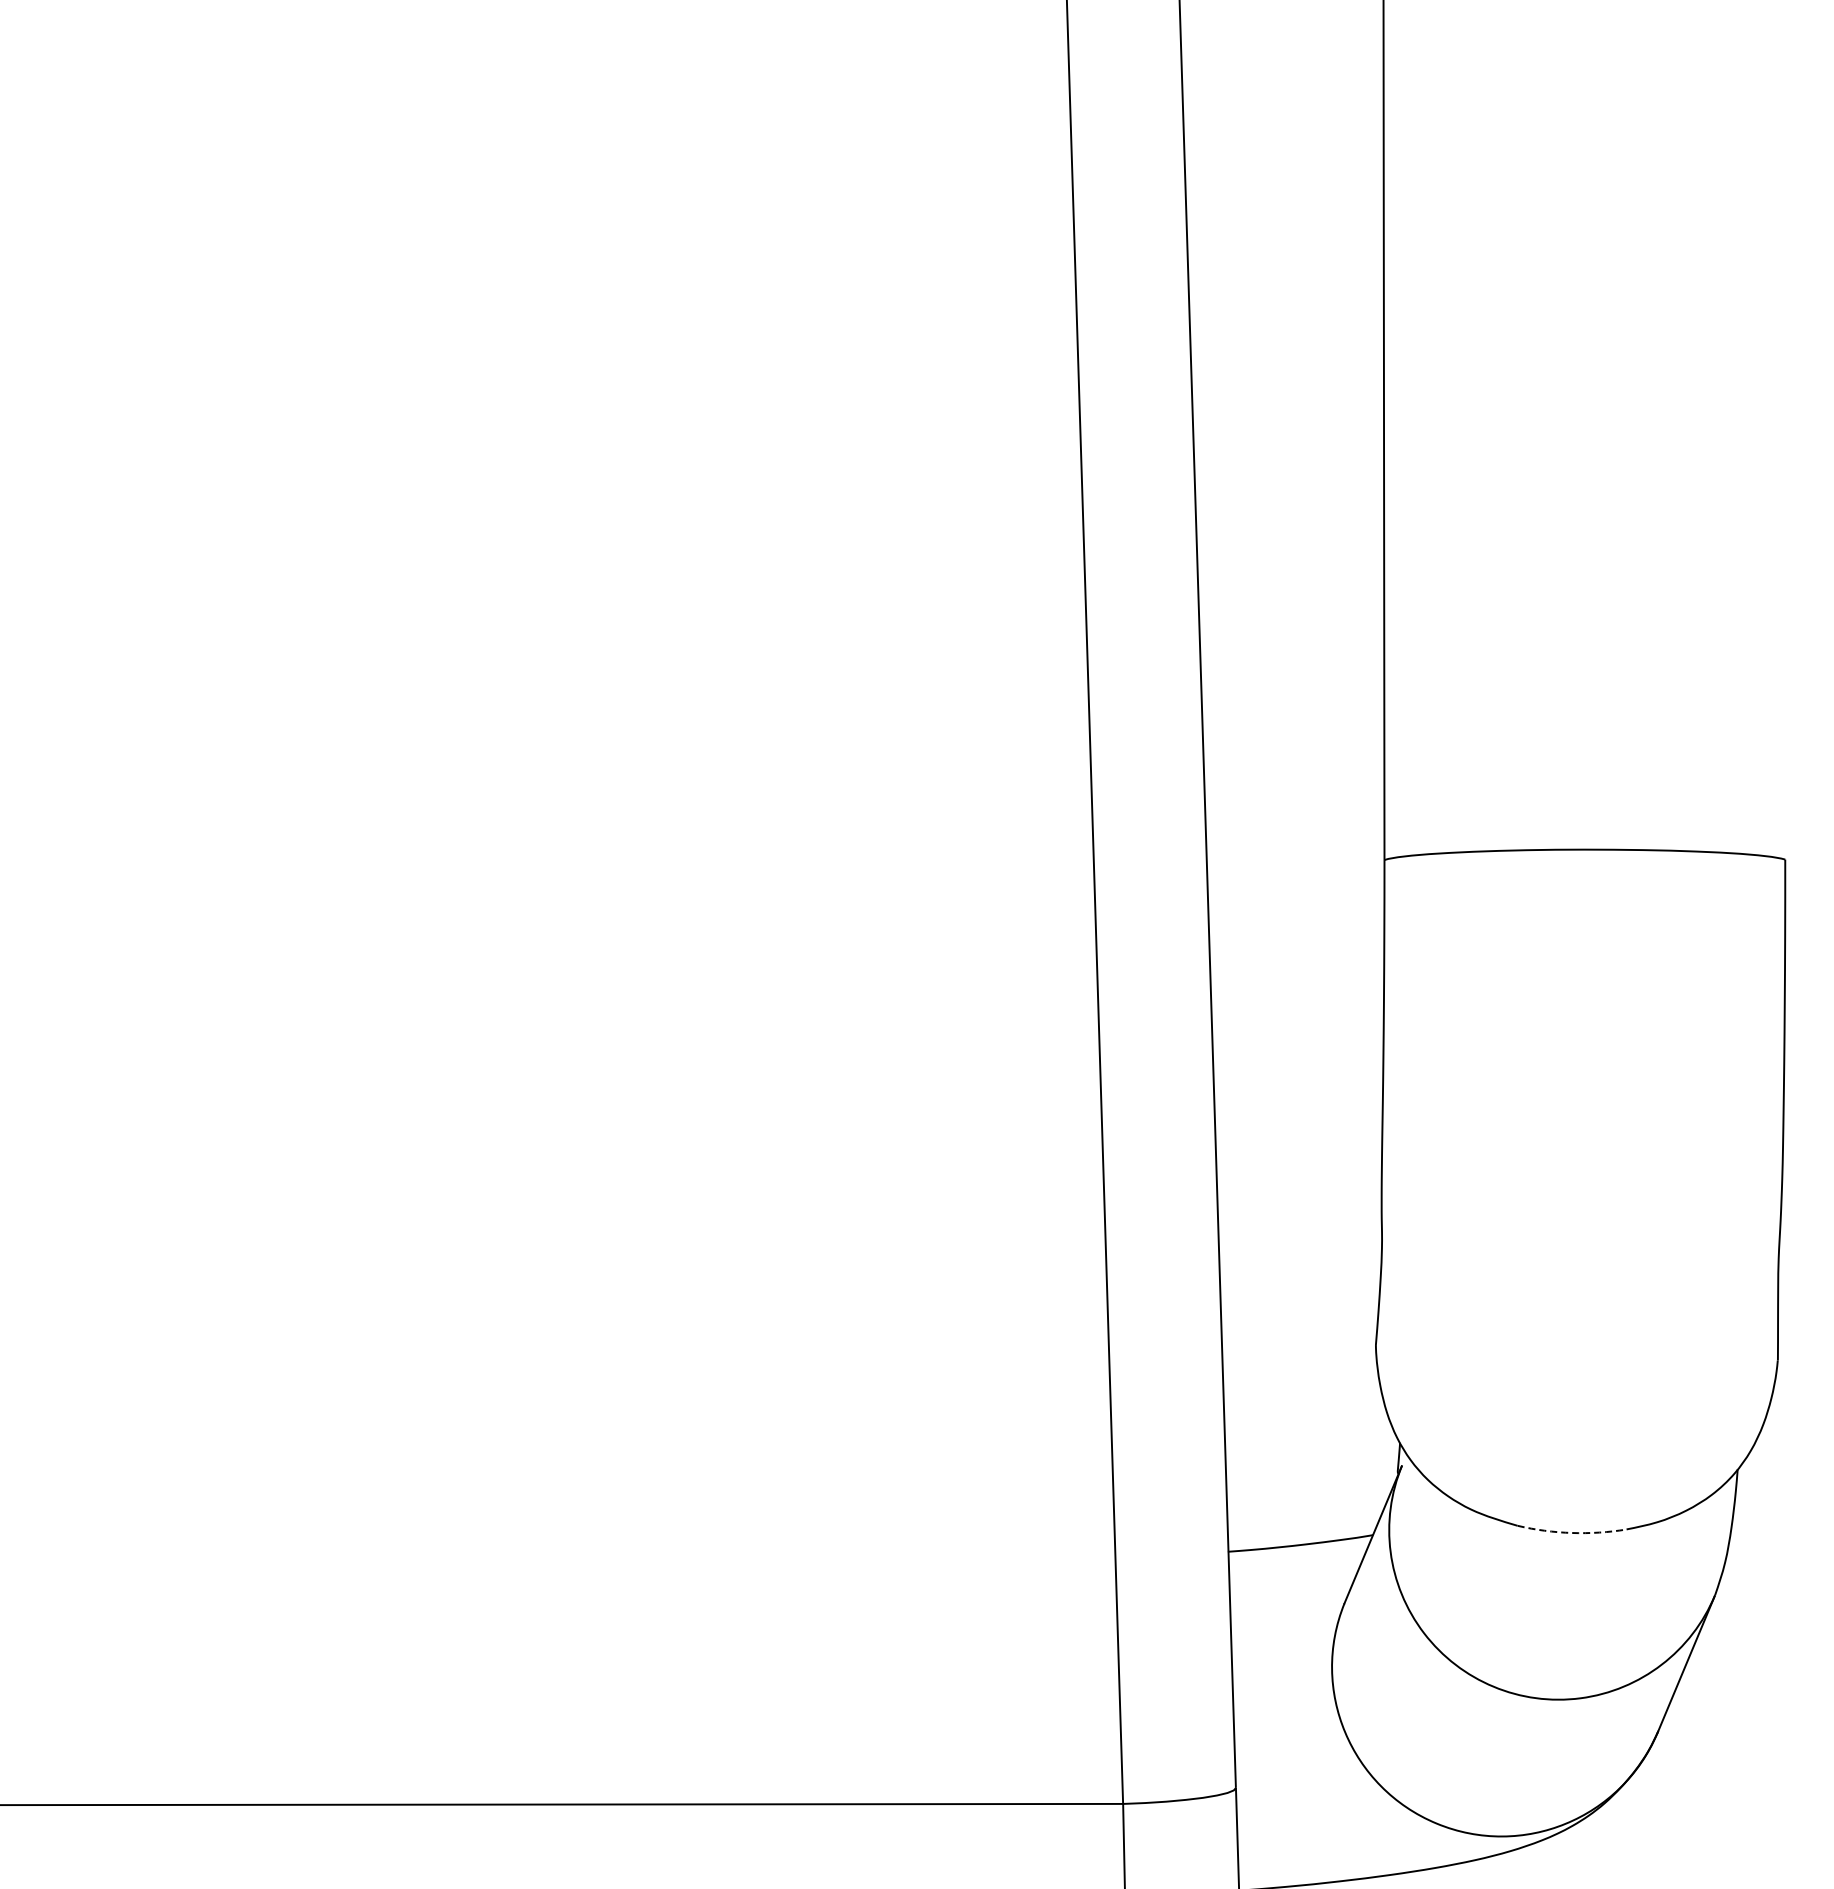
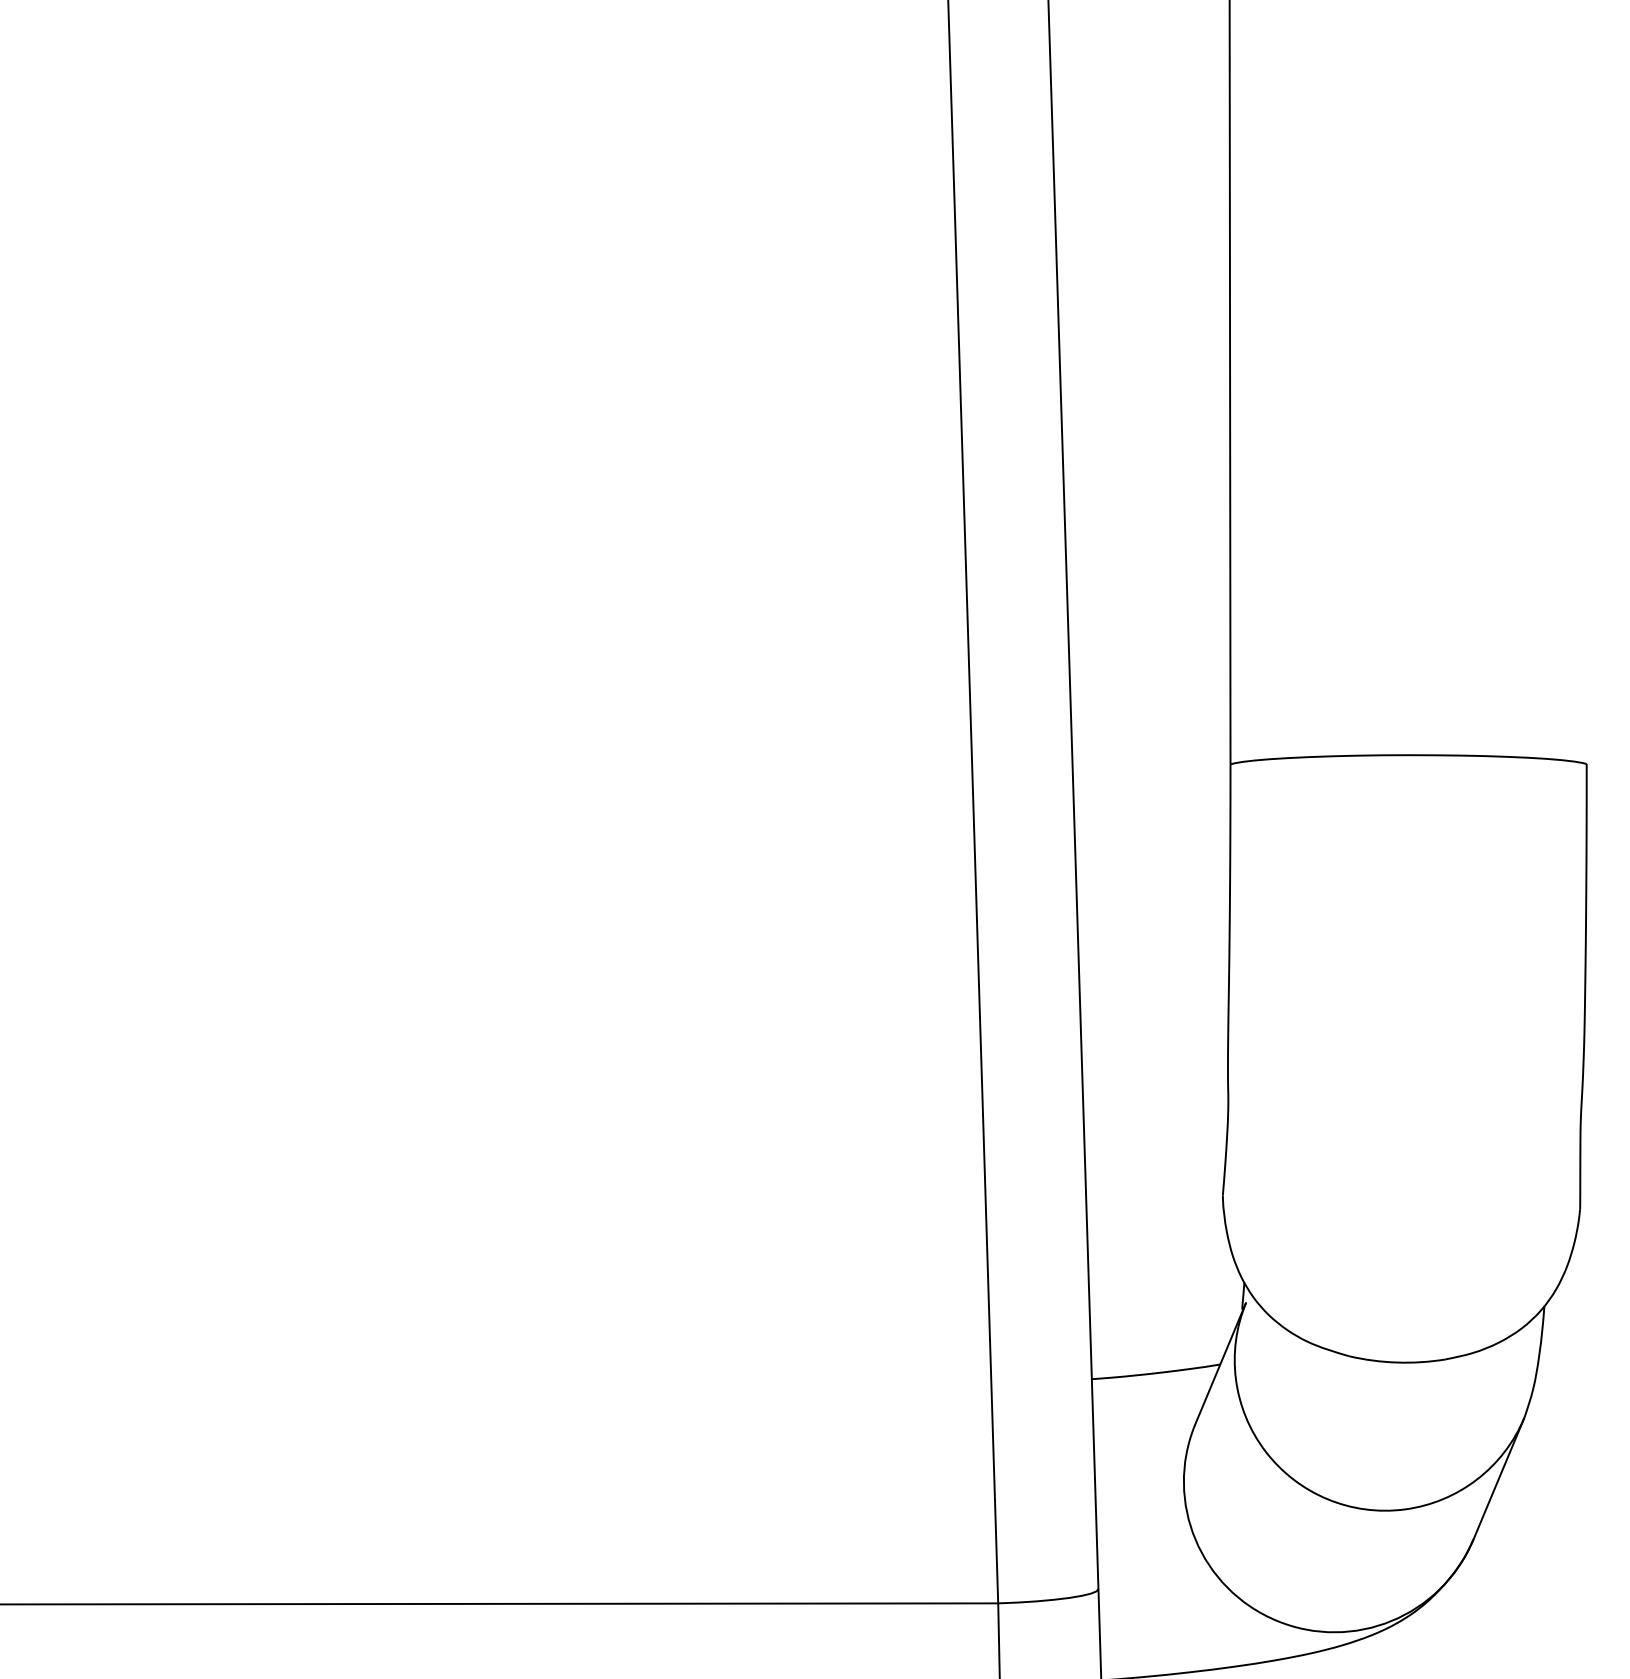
arc: (1572, 1533) -> (1397, 1363), dashed -> solid

